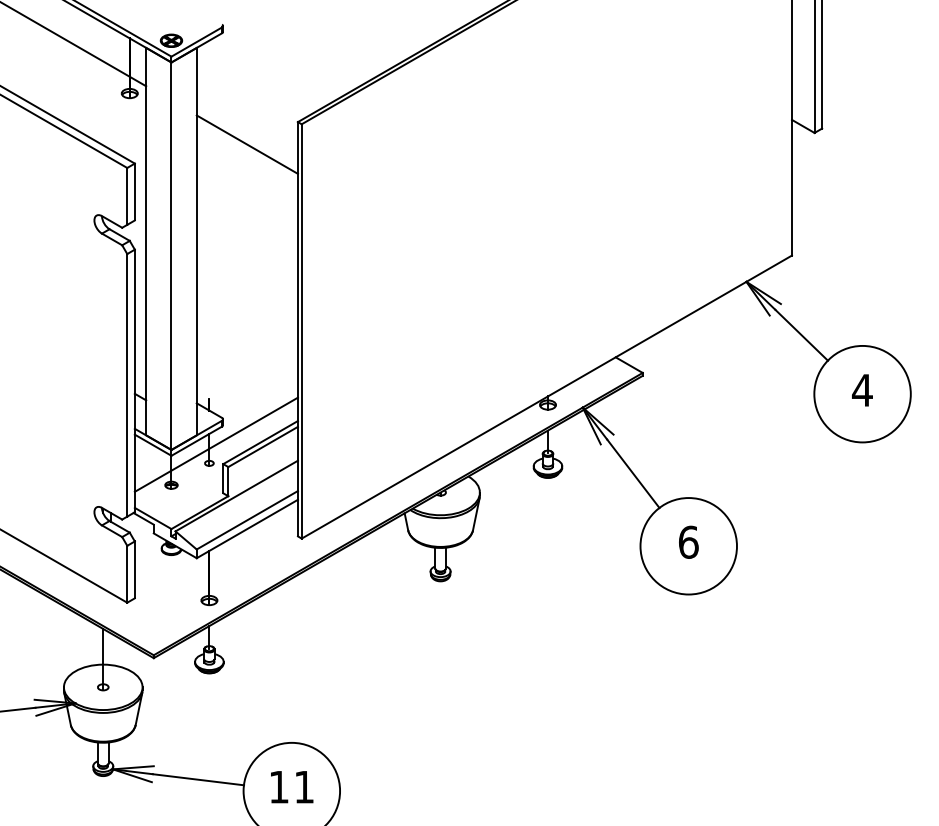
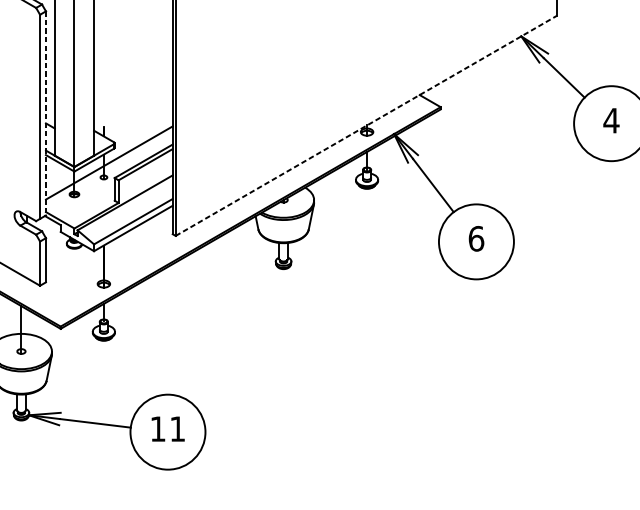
line: (134, 381) -> (45, 113), solid -> dashed
line: (547, 396) -> (366, 125), solid -> dashed

